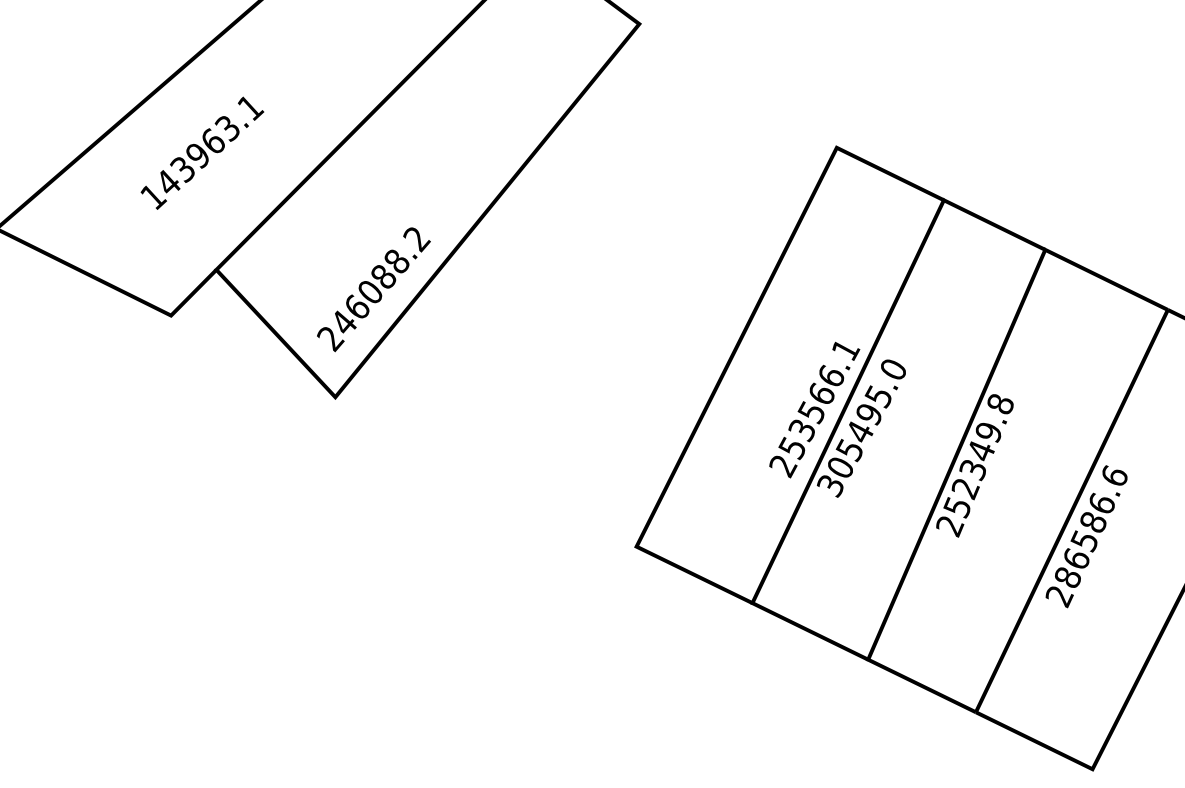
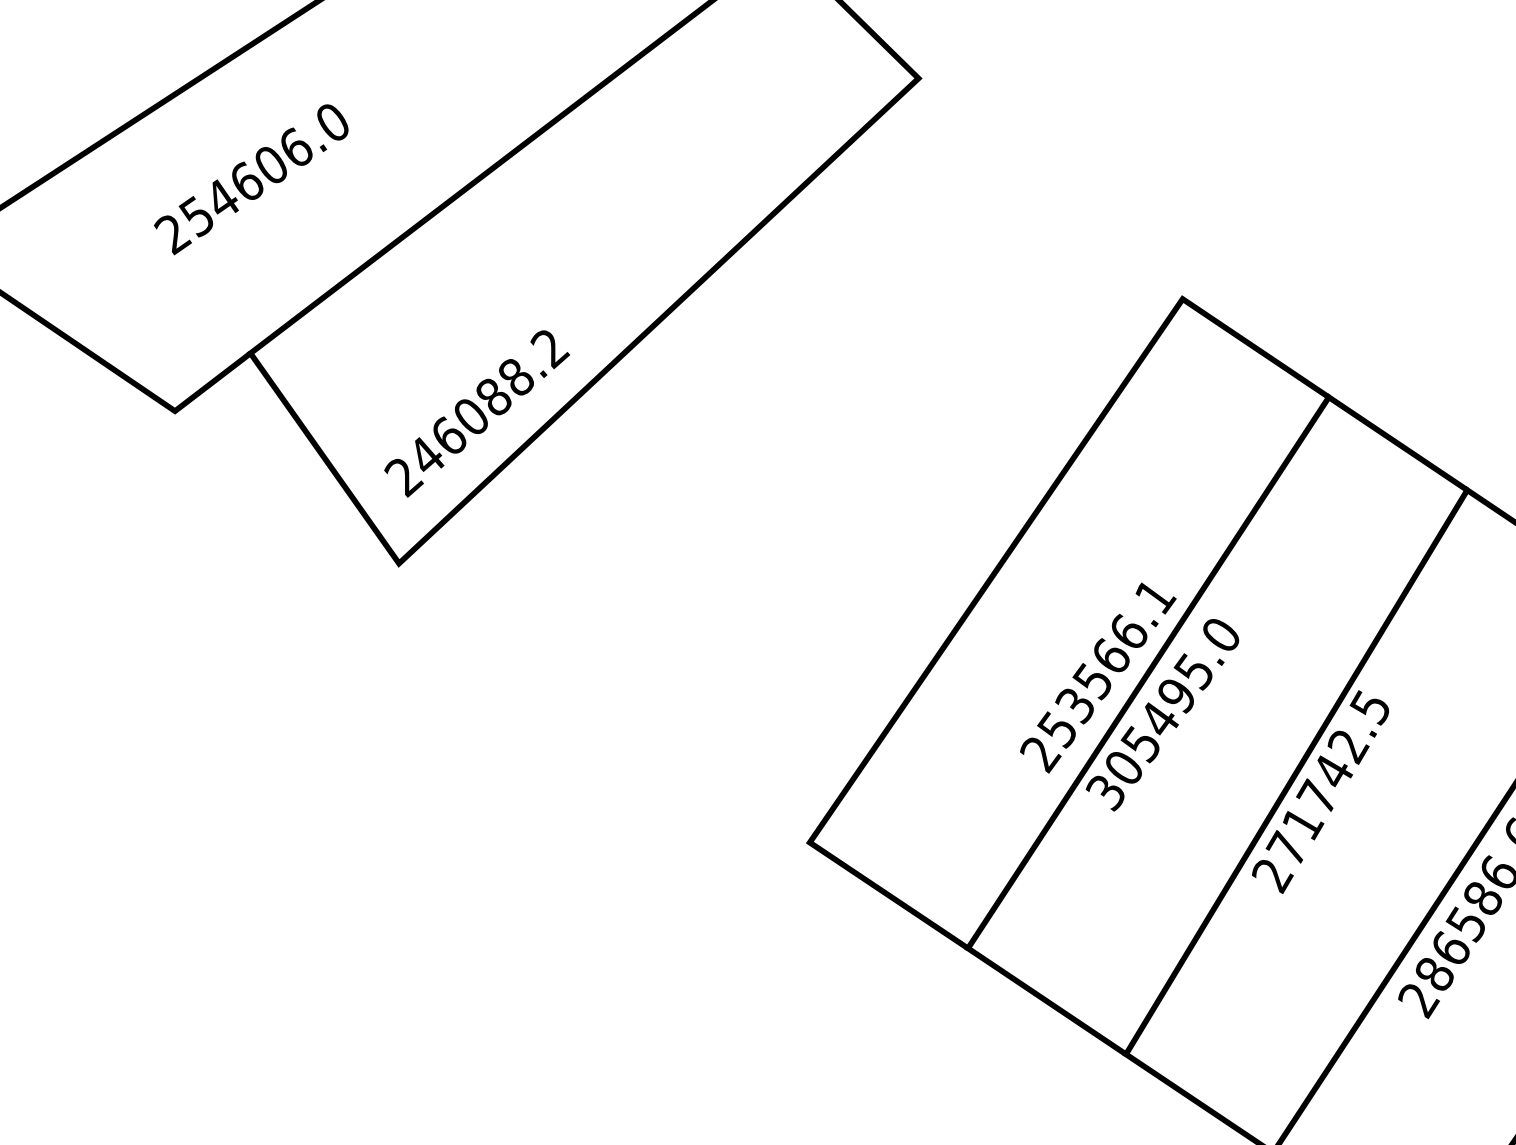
text: (202, 152) -> (253, 178), 143963.1 -> 254606.0
text: (978, 456) -> (1328, 779), 252349.8 -> 271742.5

